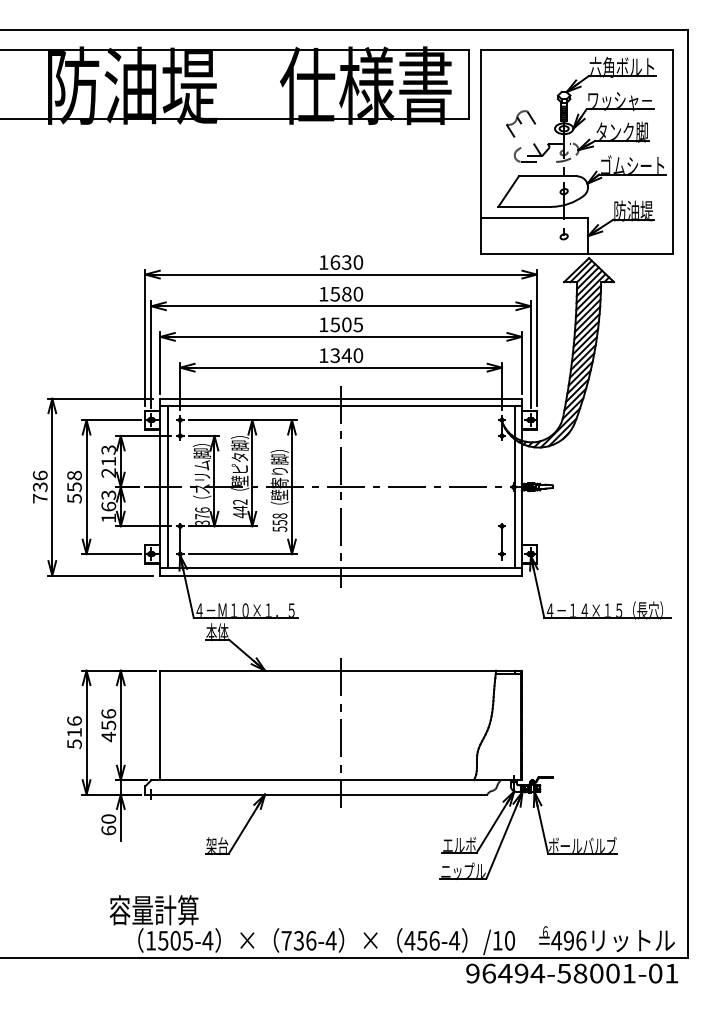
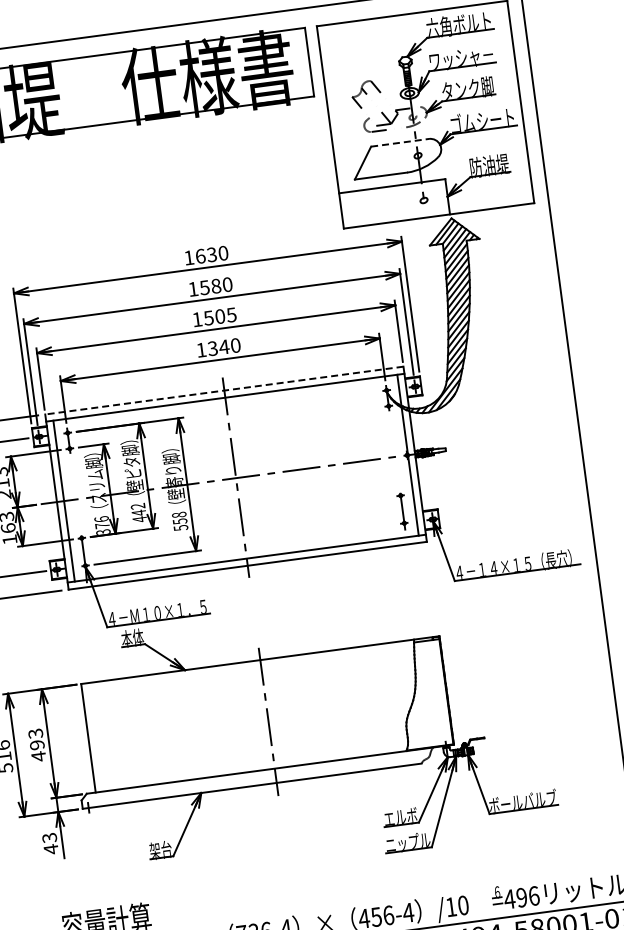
line: (548, 176) -> (400, 142), solid -> dashed
line: (341, 398) -> (224, 390), solid -> dashed
text: (108, 719) -> (36, 739), 456 -> 493
text: (108, 824) -> (50, 843), 60 -> 43

